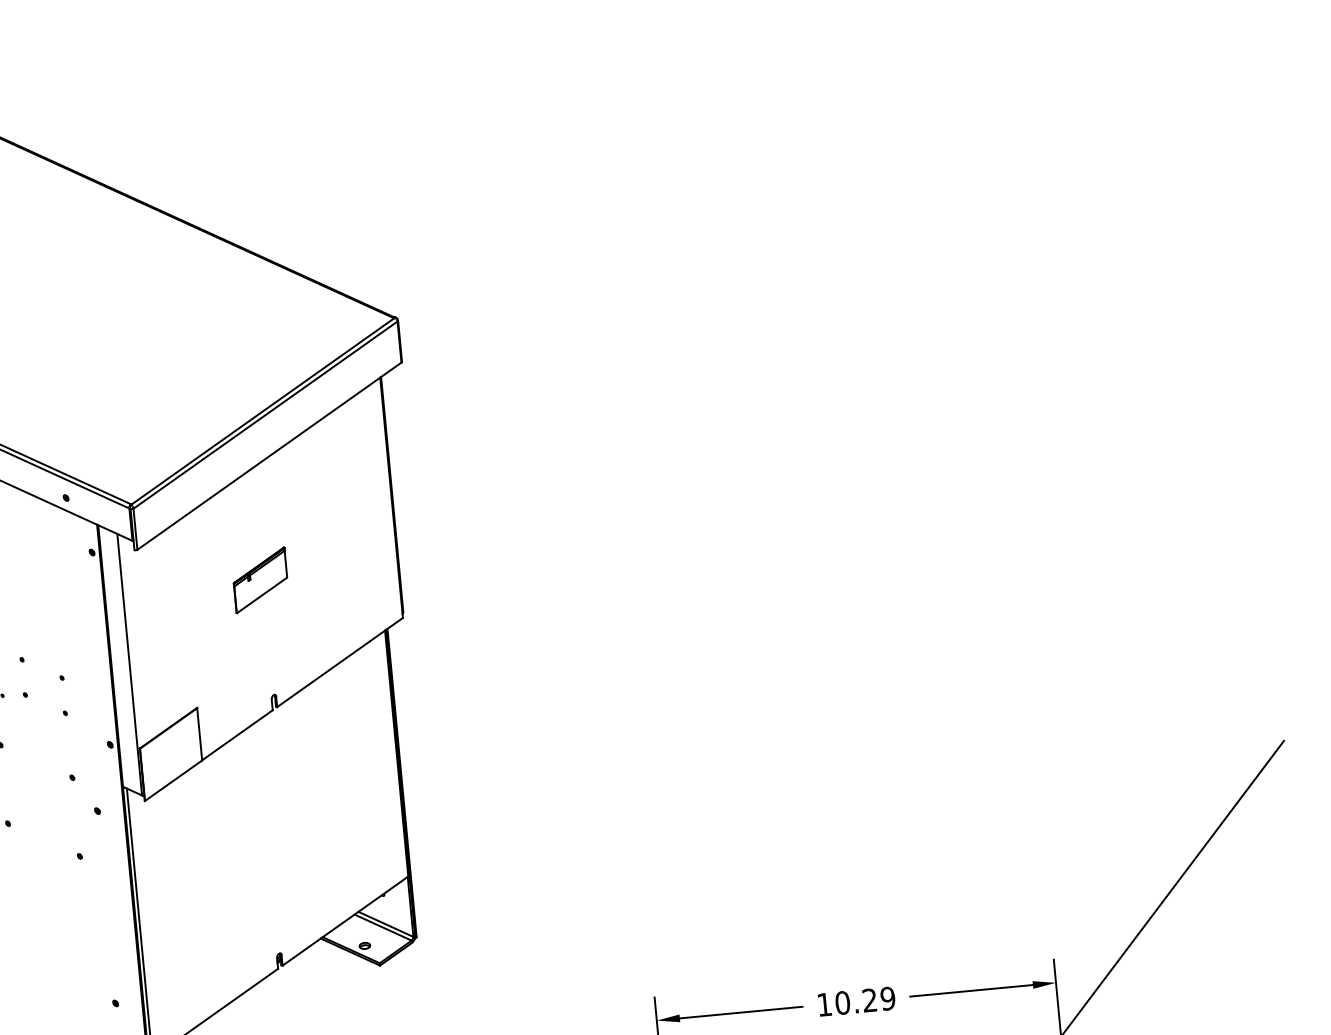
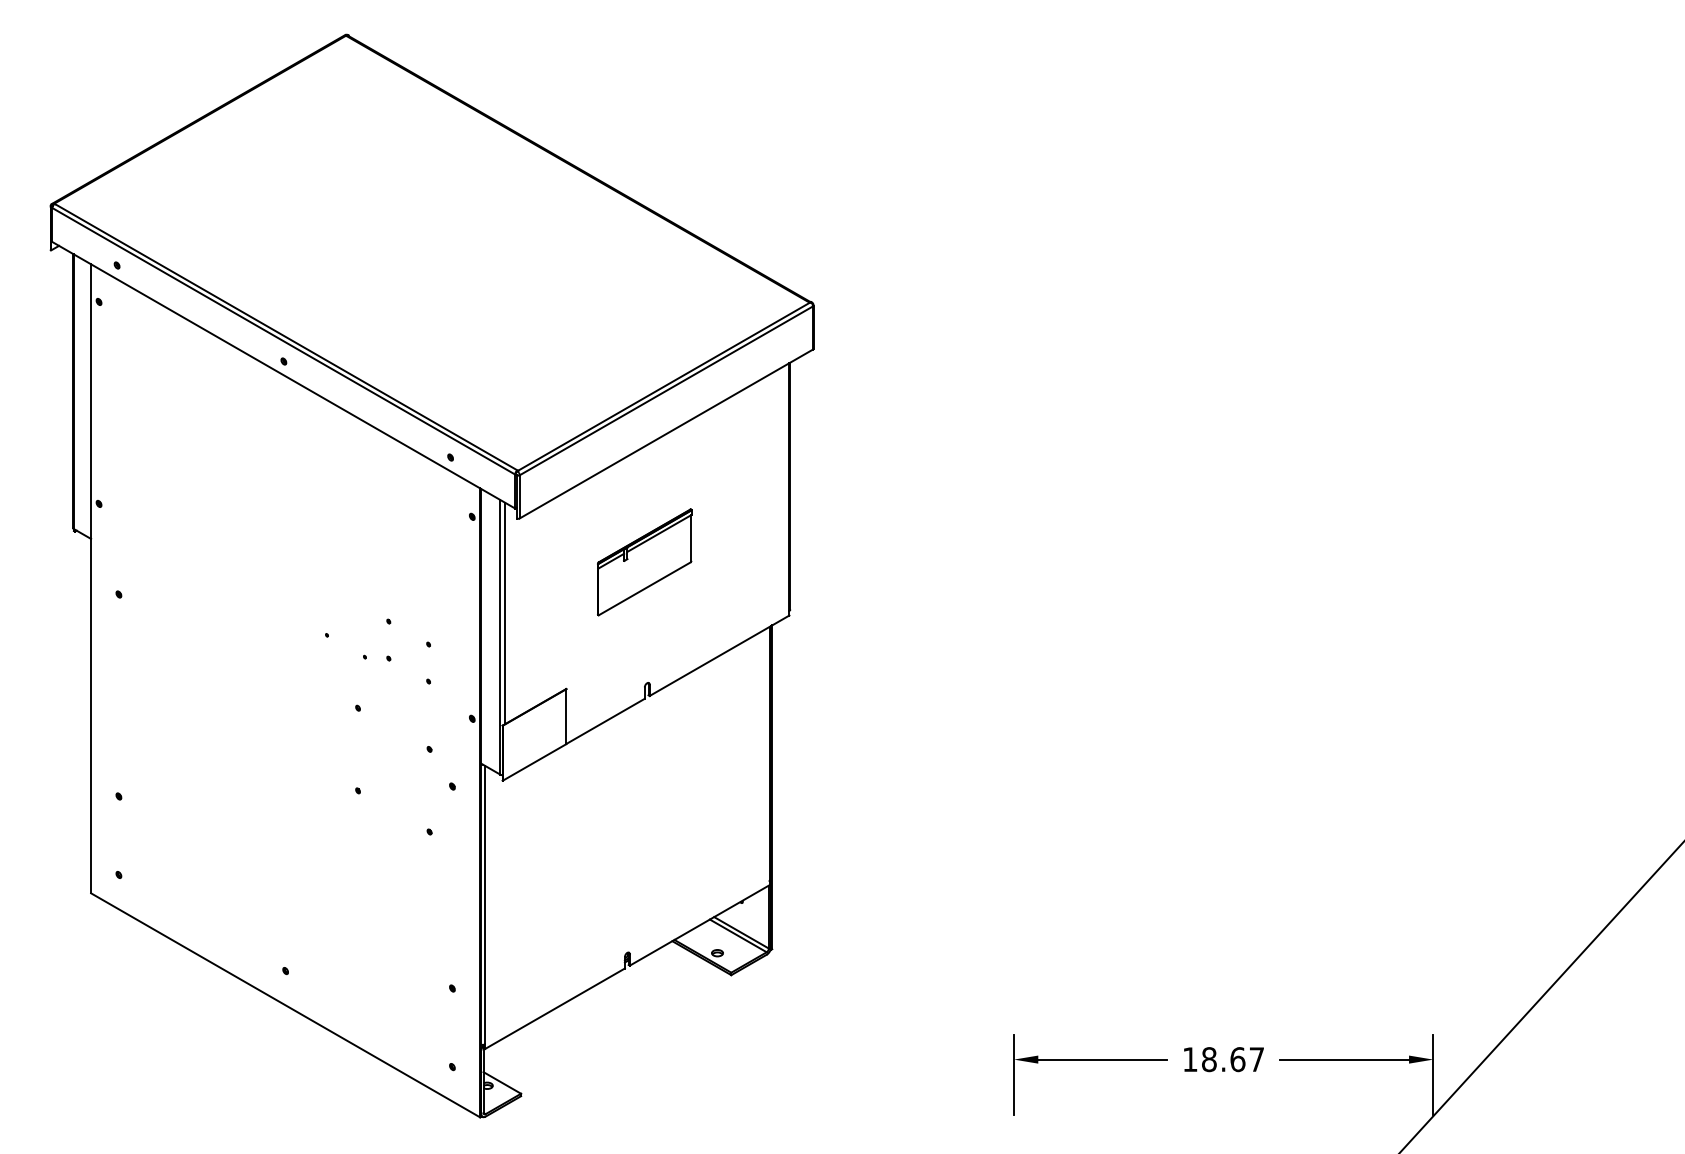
part: (260, 580) -> (644, 562), size x1.67
line: (132, 641) -> (505, 613), added
text: (864, 1000) -> (1232, 1059), 10.29 -> 18.67

